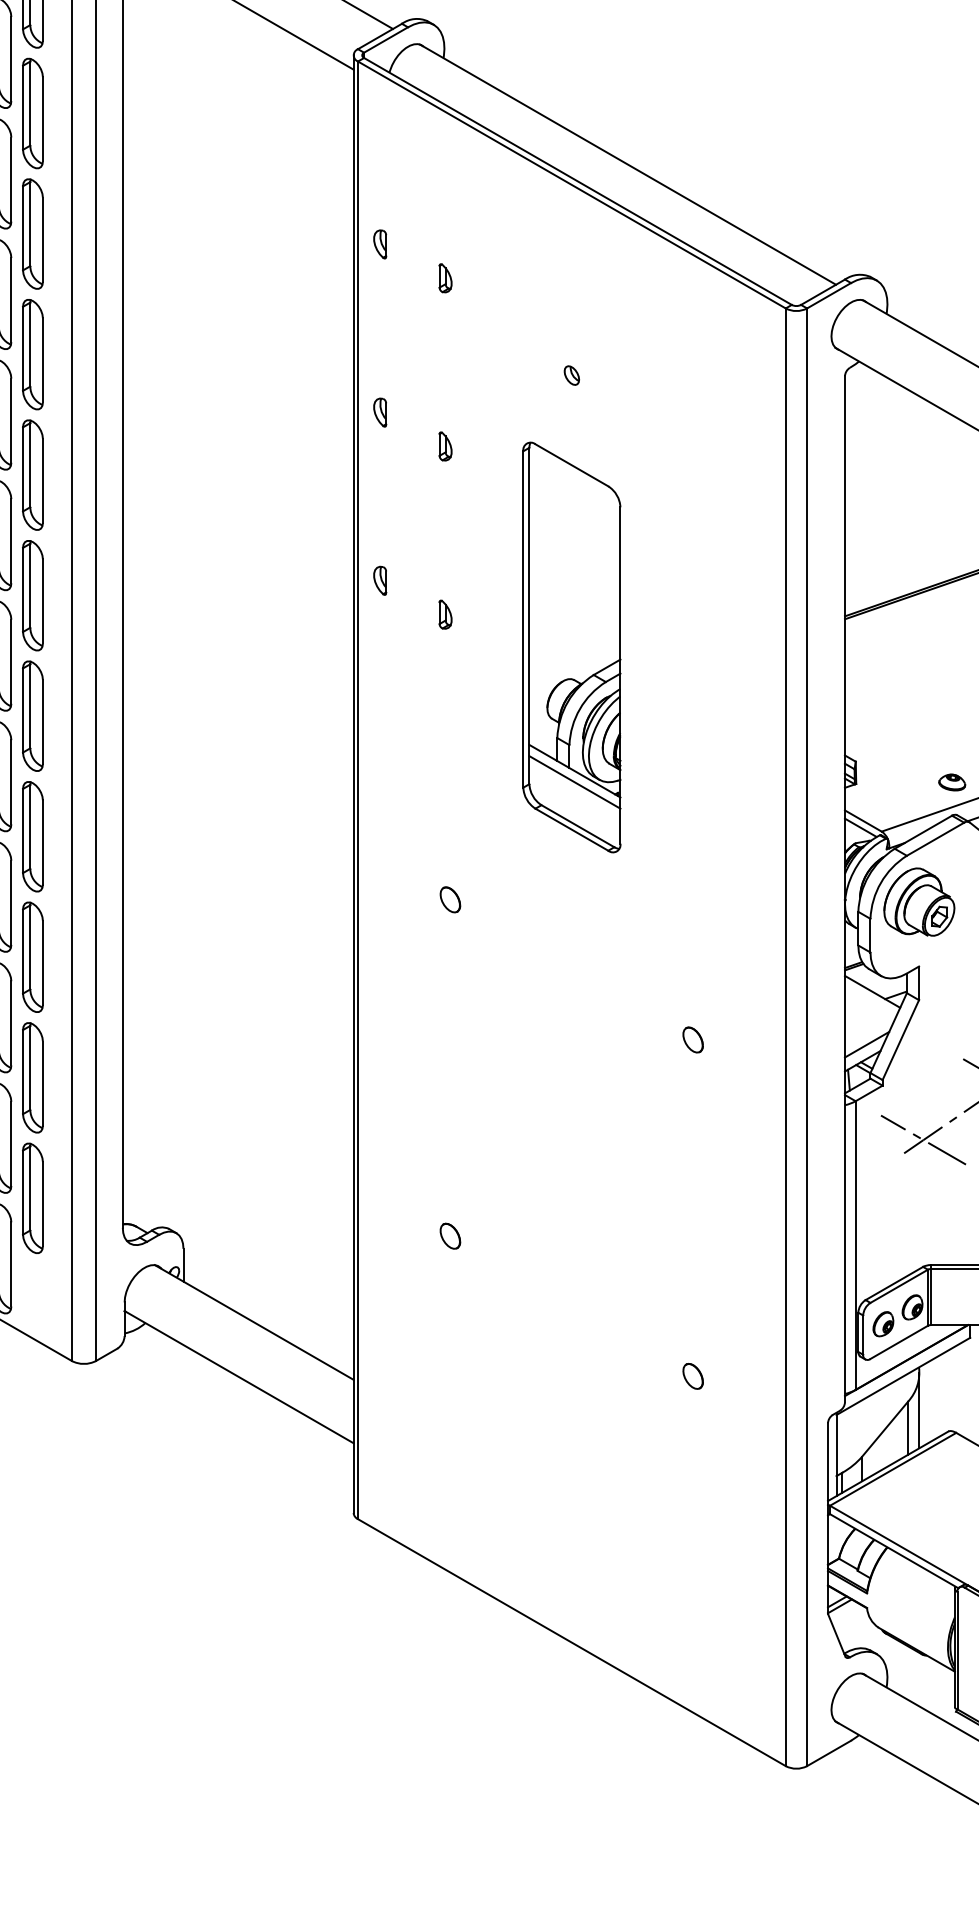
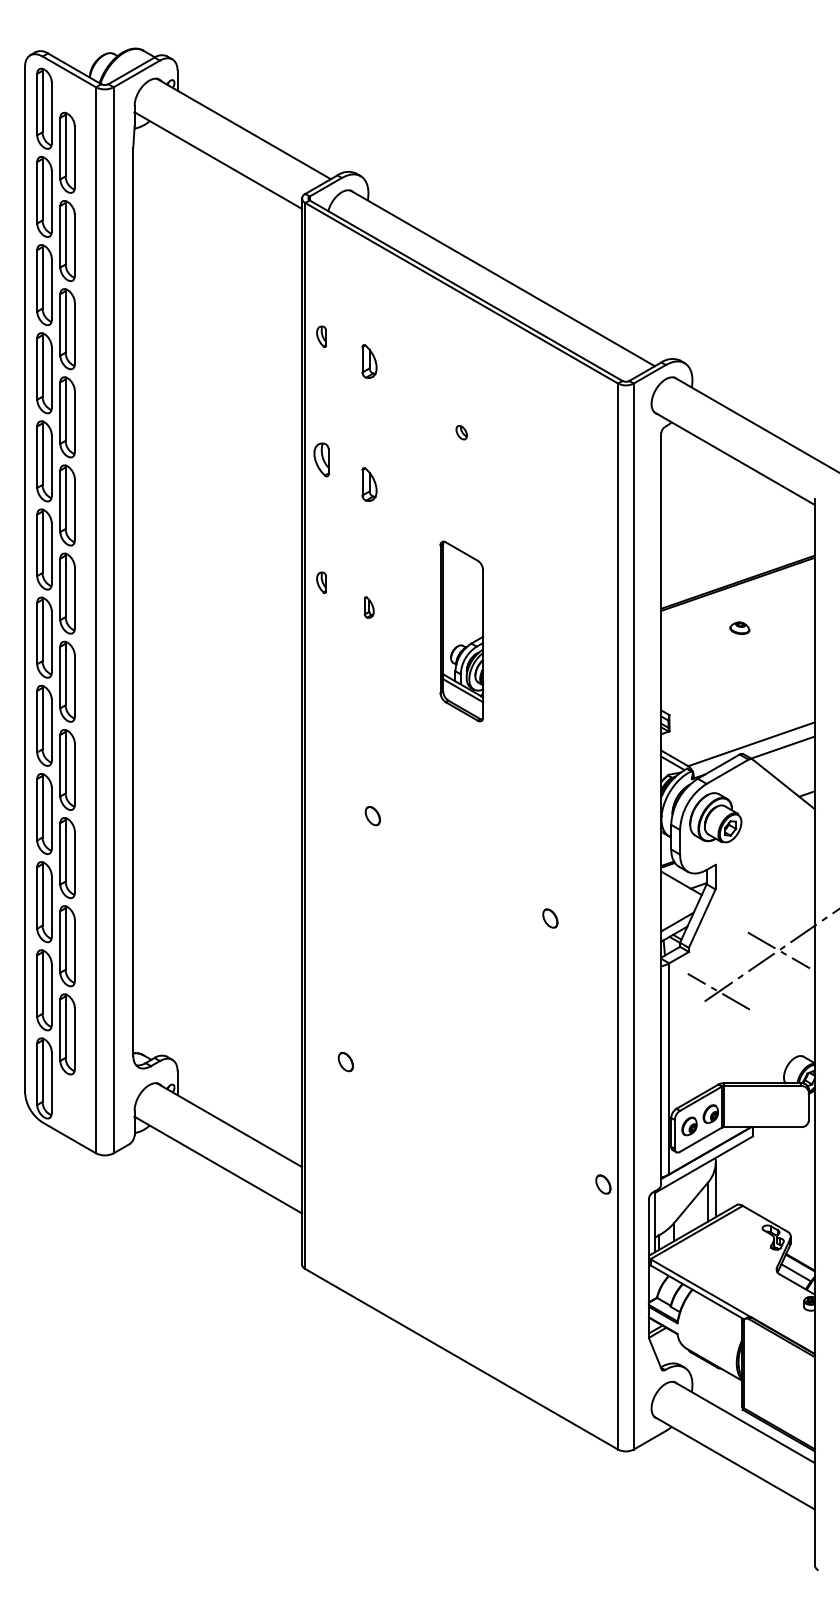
part: (444, 278) -> (368, 361), size x1.6
part: (380, 412) -> (321, 459), size x1.6
part: (444, 446) -> (368, 484), size x1.6
part: (571, 647) -> (461, 631), size x0.6
part: (951, 781) -> (739, 627), moved
part: (449, 1236) -> (345, 1062), moved
part: (693, 1376) -> (603, 1184), moved

